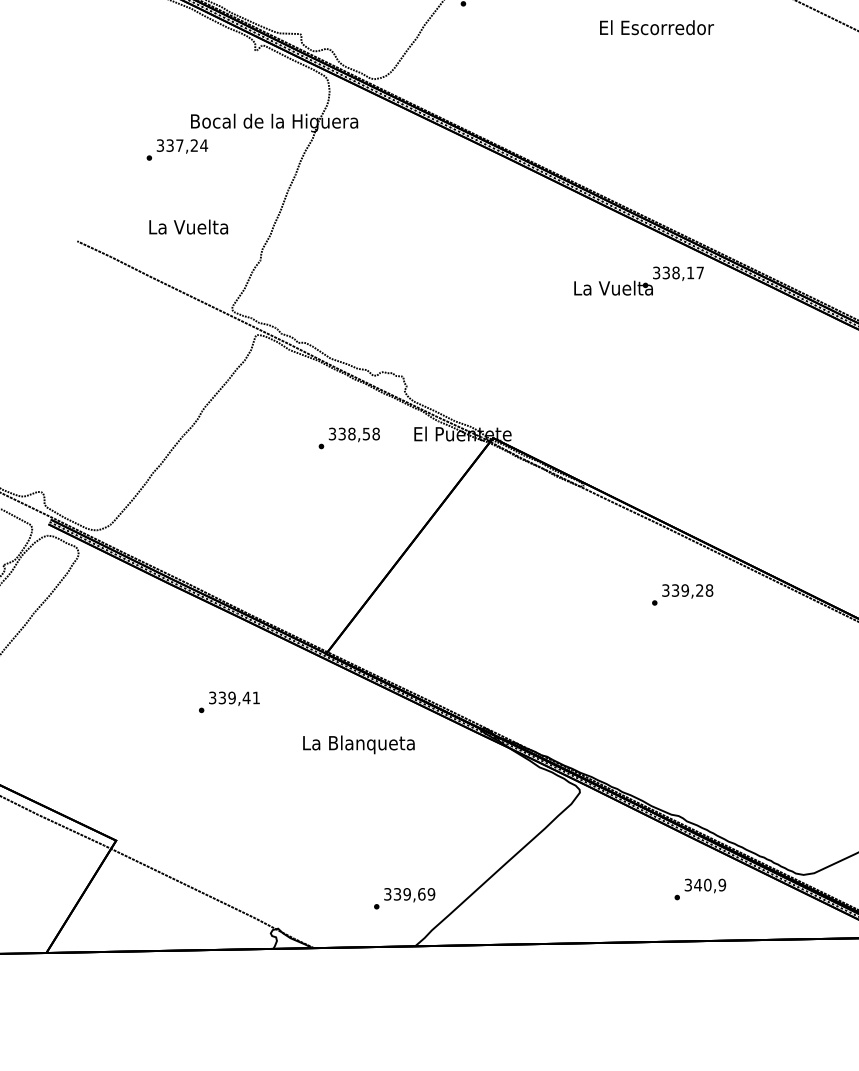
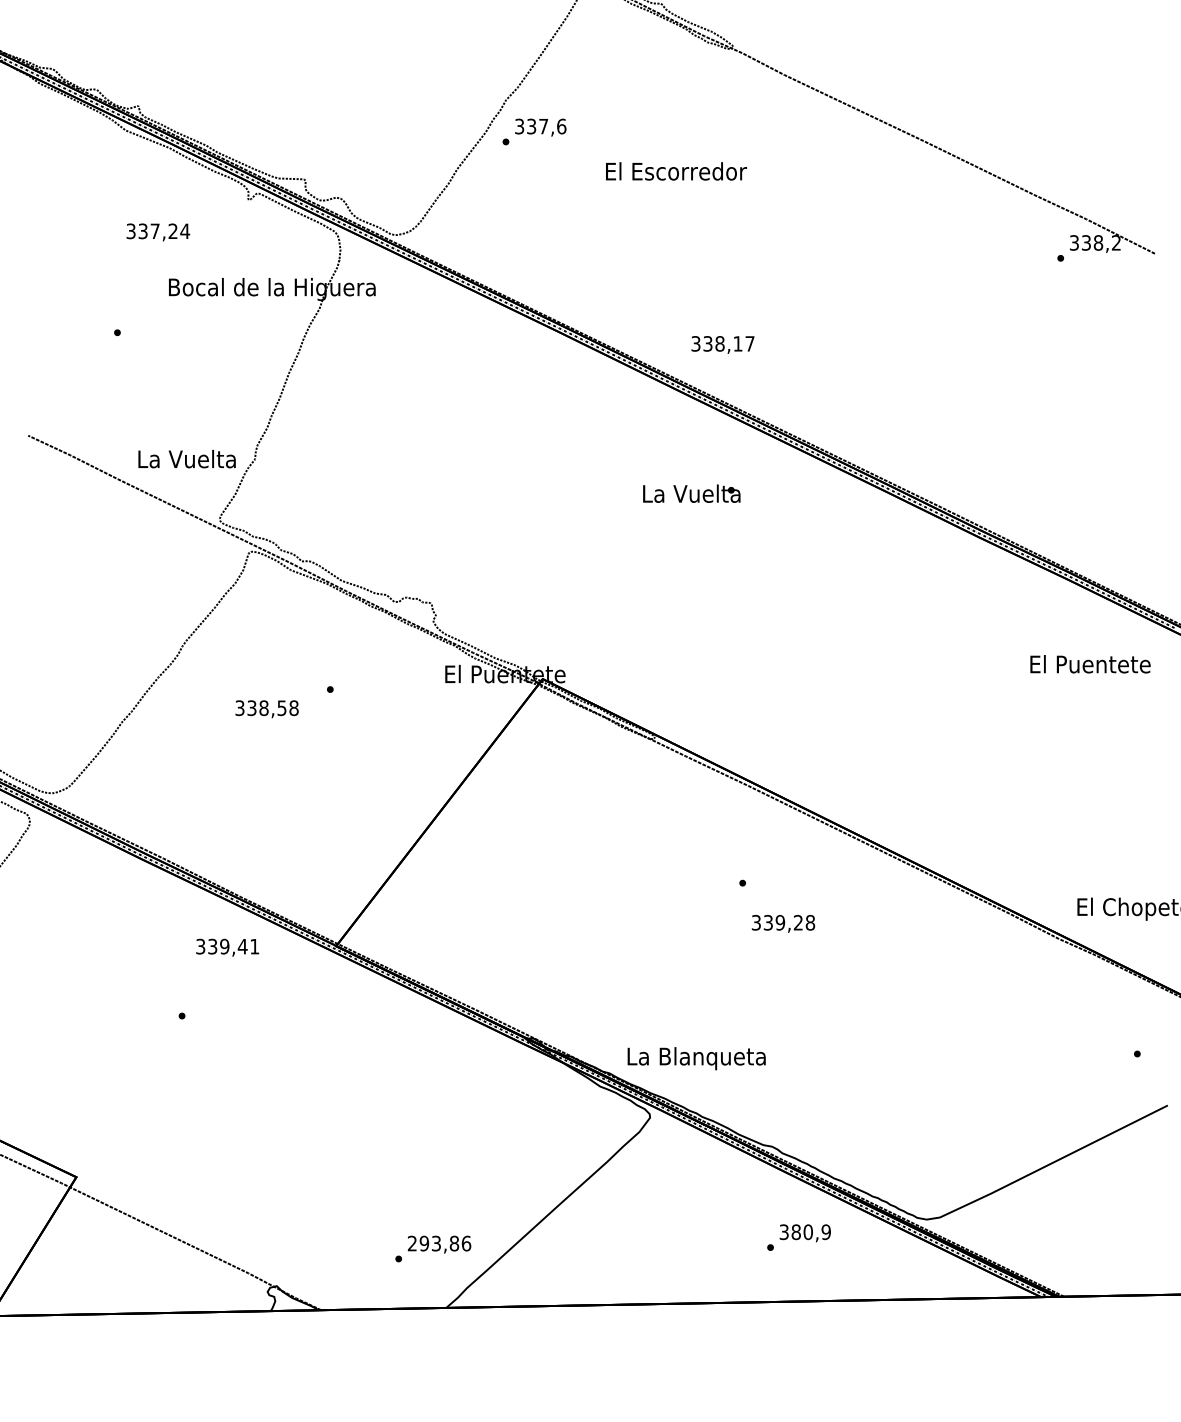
text: (657, 27) -> (676, 171), moved
text: (182, 146) -> (158, 232), moved
text: (188, 226) -> (186, 458), moved
text: (678, 273) -> (722, 344), moved
text: (353, 435) -> (266, 709), moved
text: (687, 591) -> (783, 923), moved
text: (234, 698) -> (227, 947), moved
text: (358, 744) -> (696, 1058), moved
text: (698, 885) -> (796, 1232), 340,9 -> 380,9
text: (409, 894) -> (439, 1243), 339,69 -> 293,86

